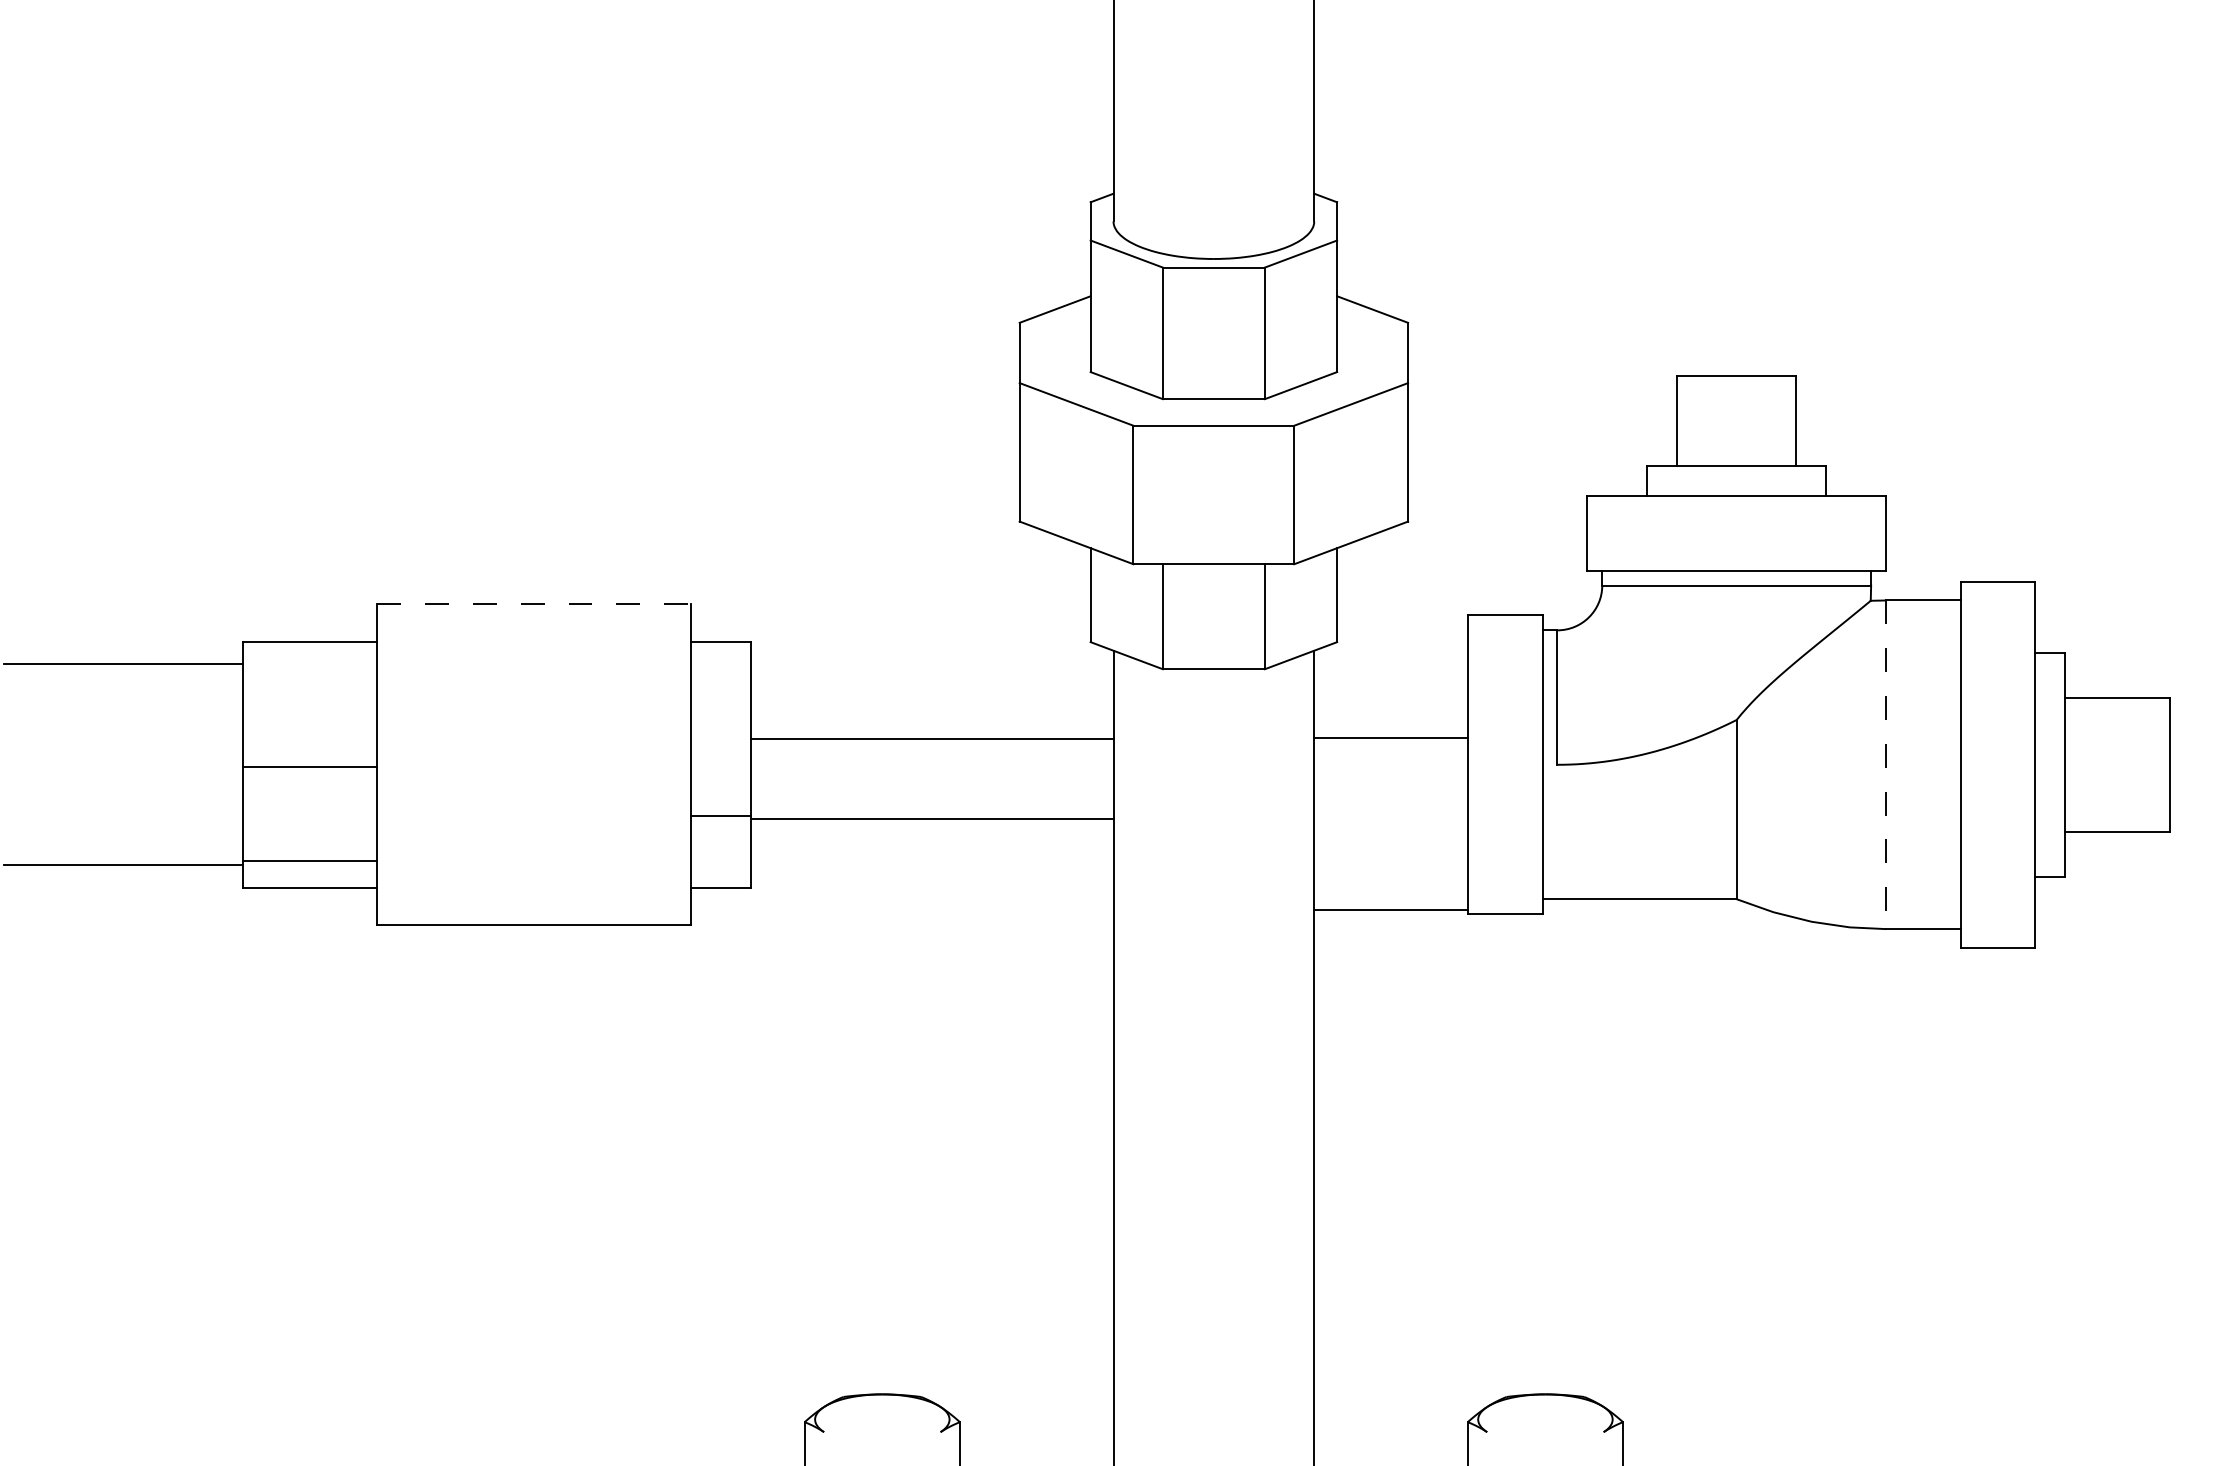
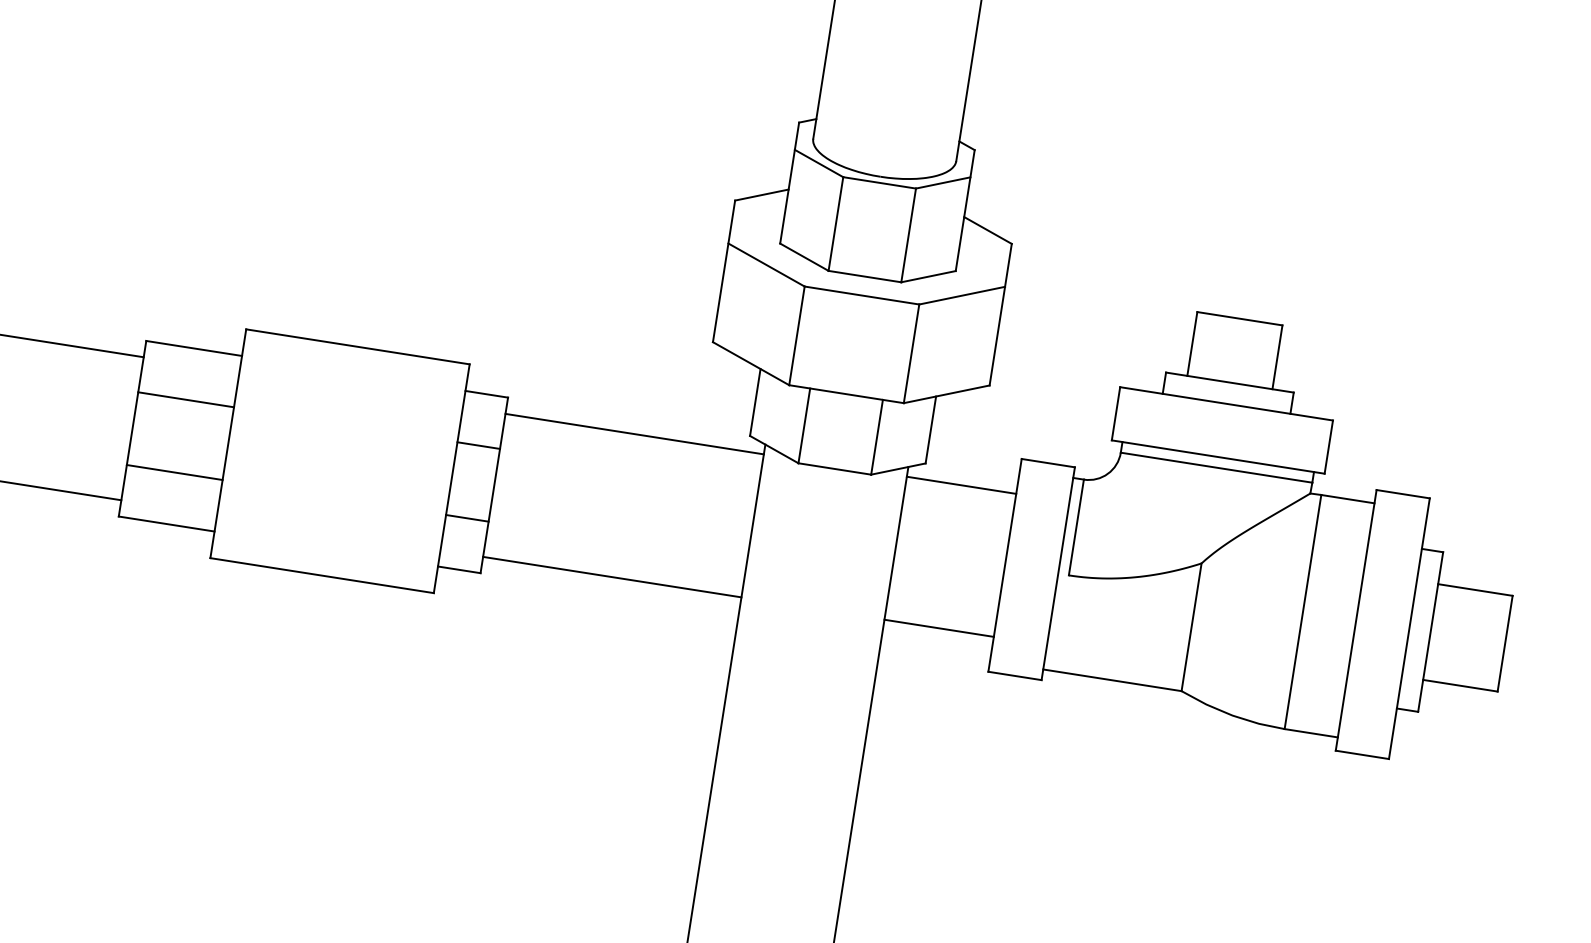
line: (534, 604) -> (358, 347), dashed -> solid
line: (720, 713) -> (478, 445), added
line: (1390, 738) -> (961, 485), moved
line: (931, 739) -> (634, 434), moved
line: (1886, 765) -> (1303, 612), dashed -> solid
line: (309, 766) -> (185, 399), moved
line: (931, 819) -> (611, 577), moved
line: (309, 860) -> (174, 472), moved
line: (1390, 910) -> (938, 628), moved

